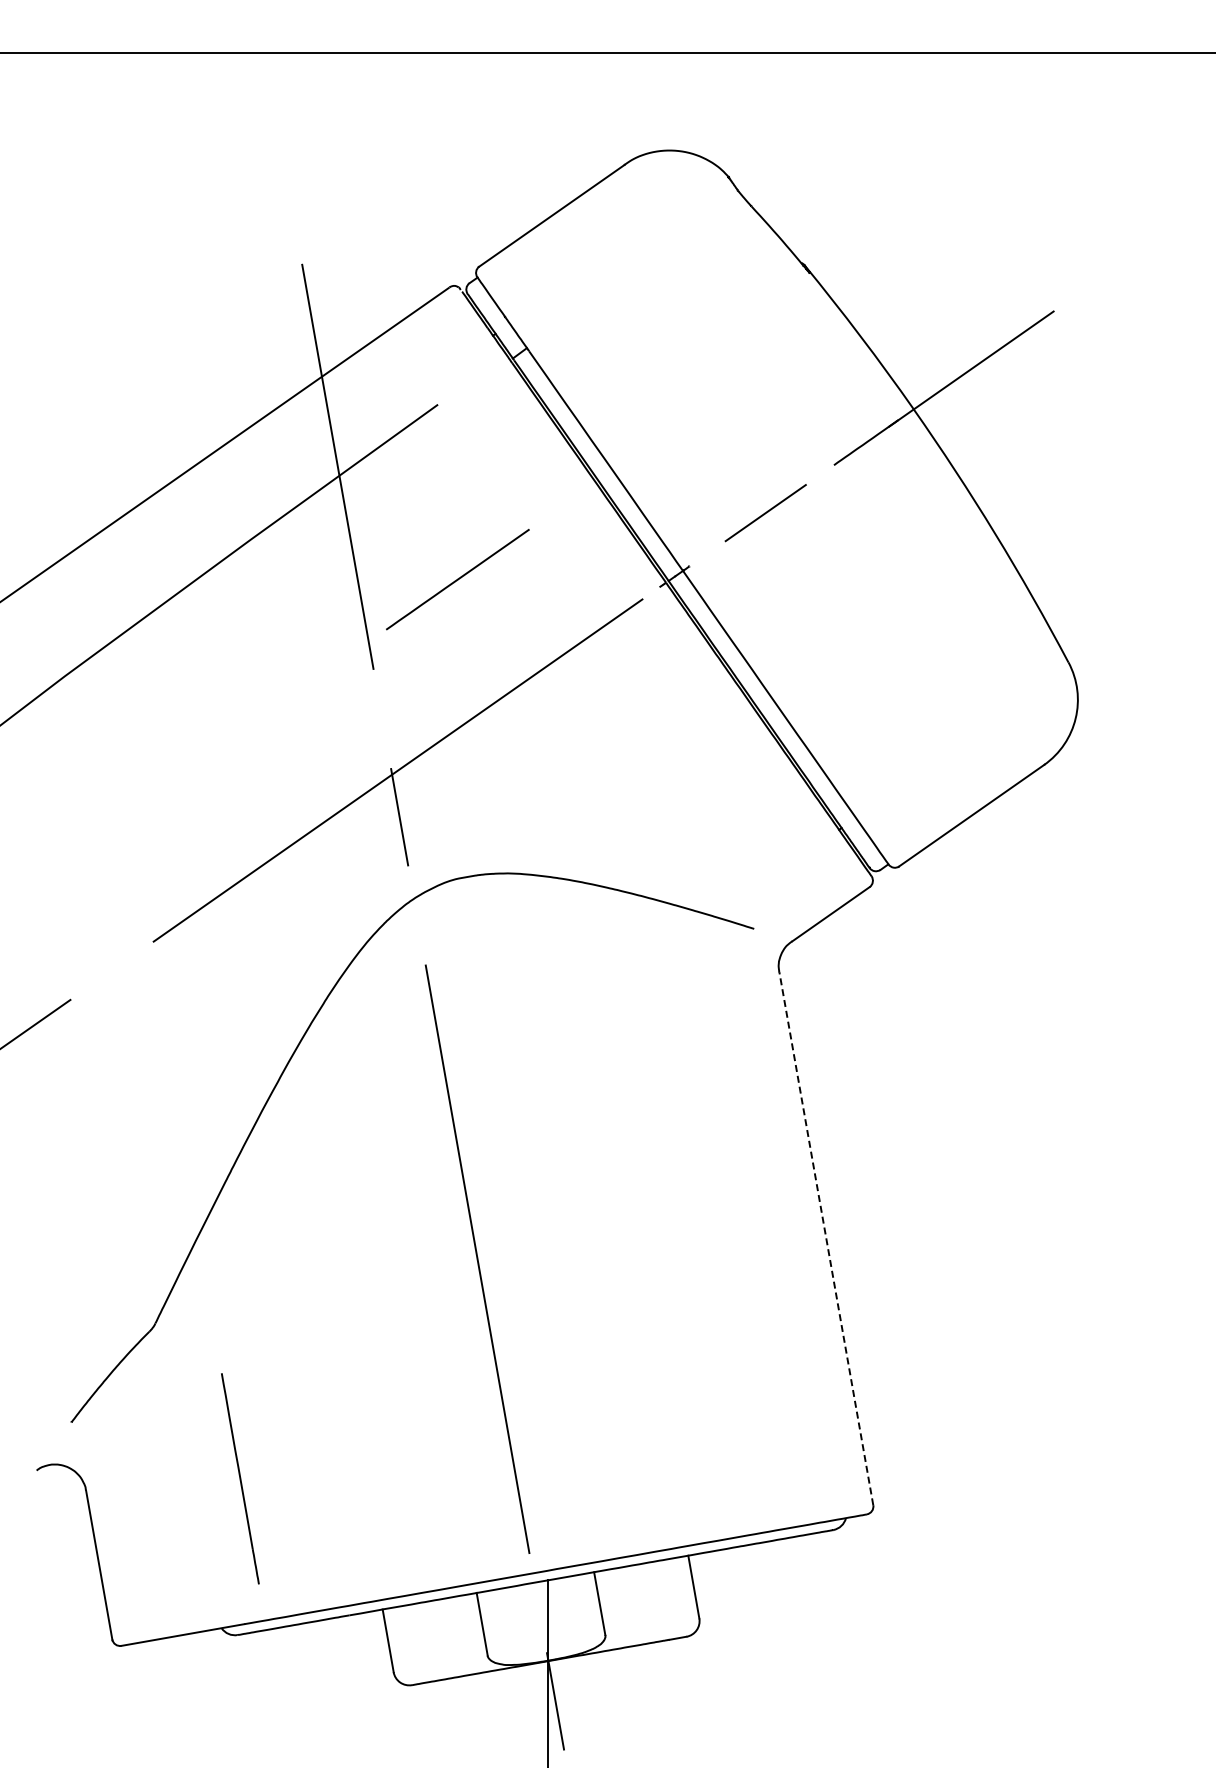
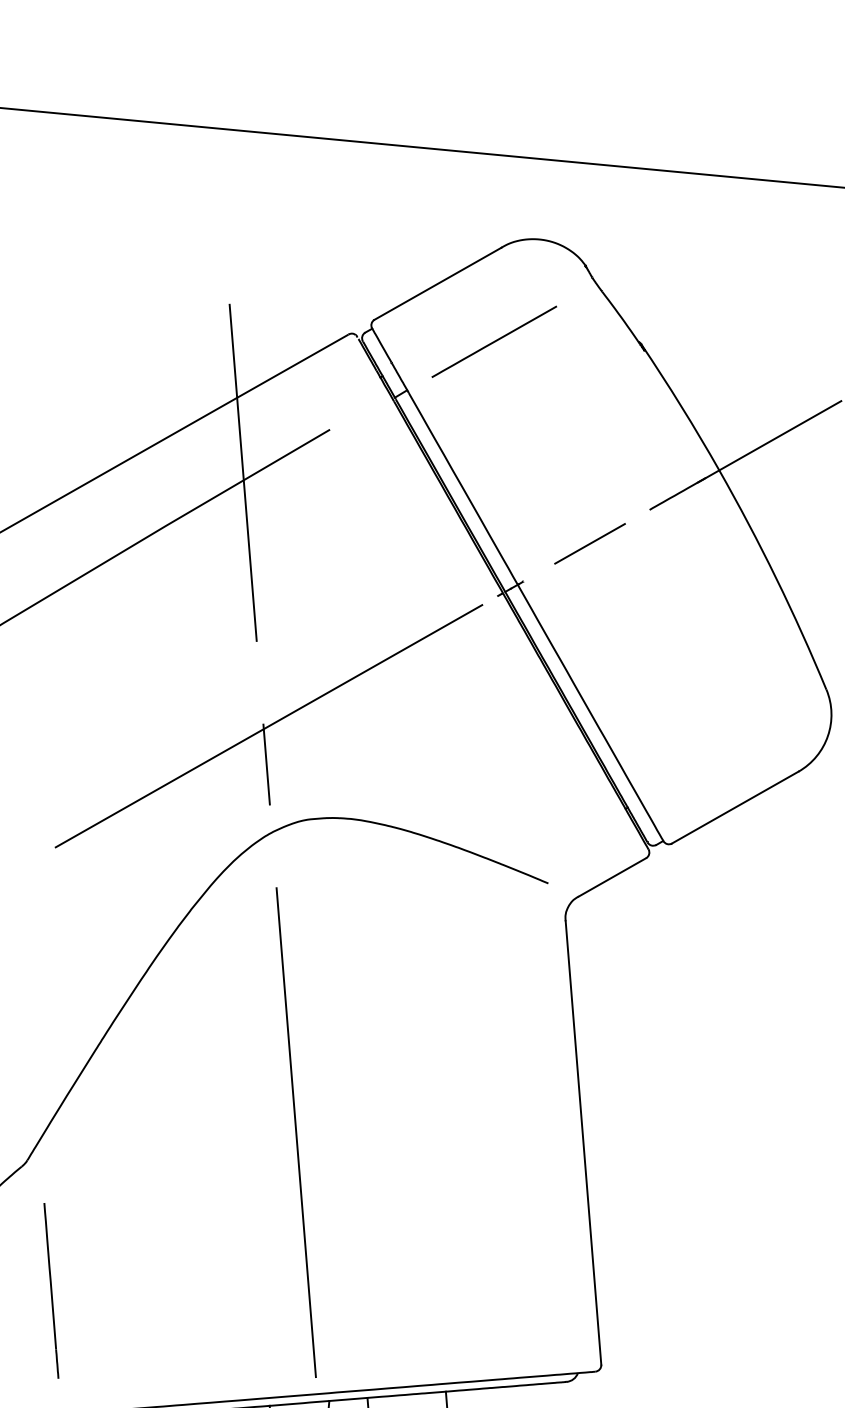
line: (457, 579) -> (494, 341), moved
line: (826, 1238) -> (583, 1142), dashed -> solid
line: (240, 1478) -> (51, 1290), moved

